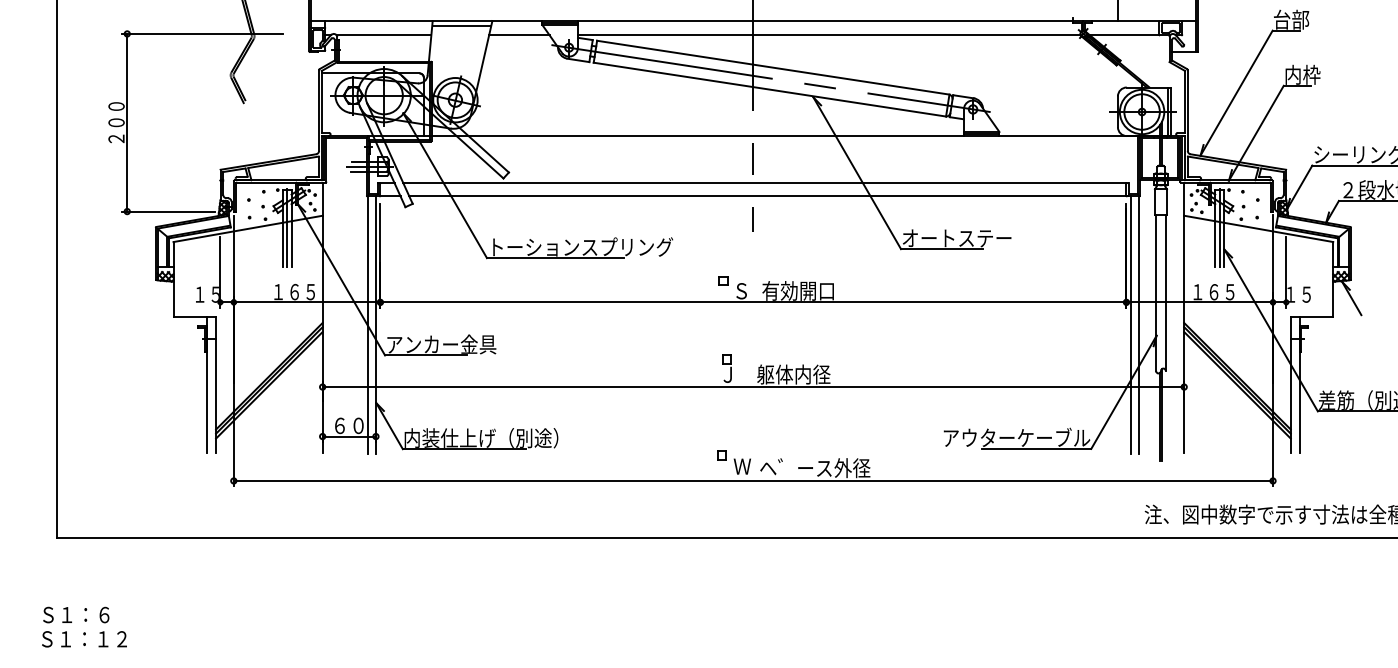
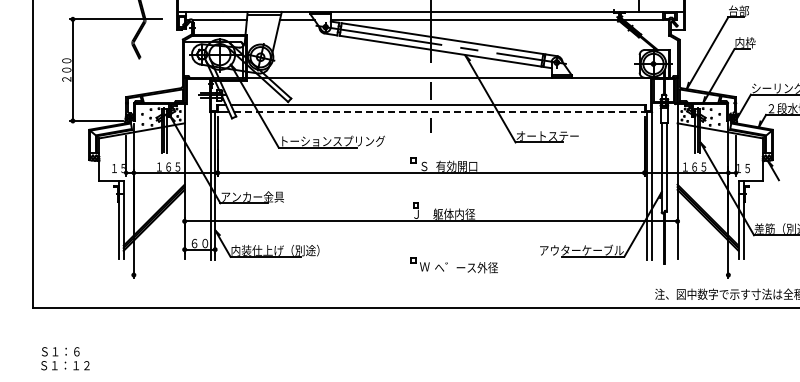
line: (769, 196) -> (440, 112), solid -> dashed
line: (752, 481) -> (430, 275), removed
text: (84, 626) -> (65, 358), moved

